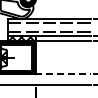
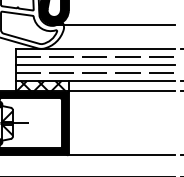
line: (59, 6) -> (114, 24), added
line: (49, 27) -> (94, 64), added
line: (63, 74) -> (121, 155), dashed -> solid

